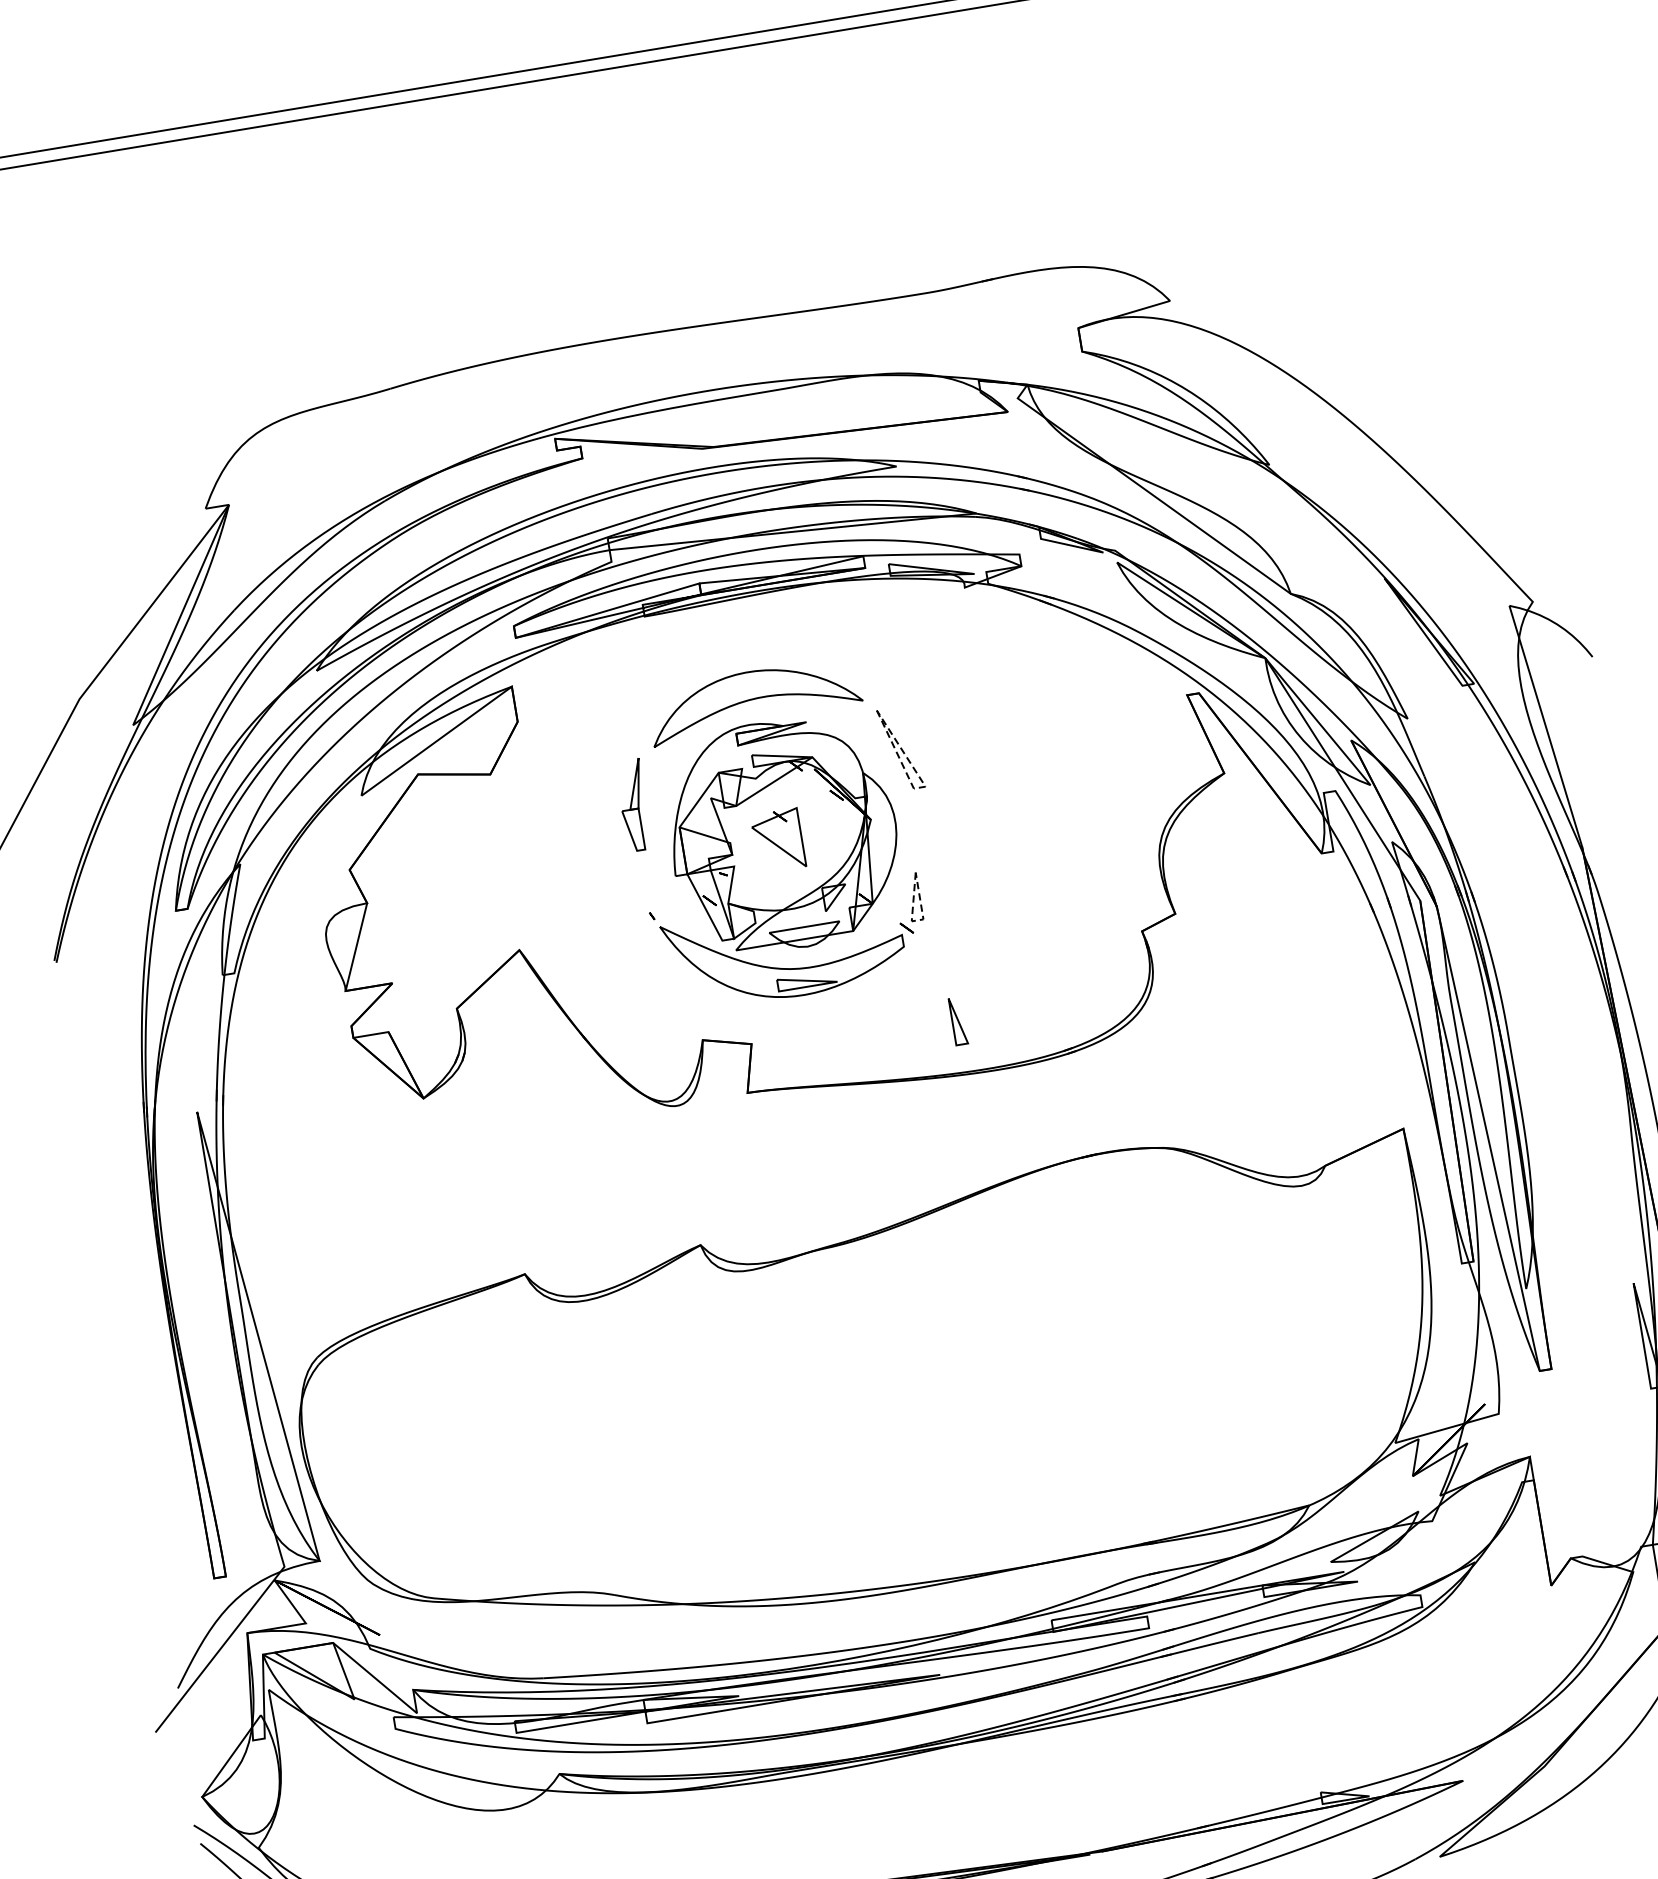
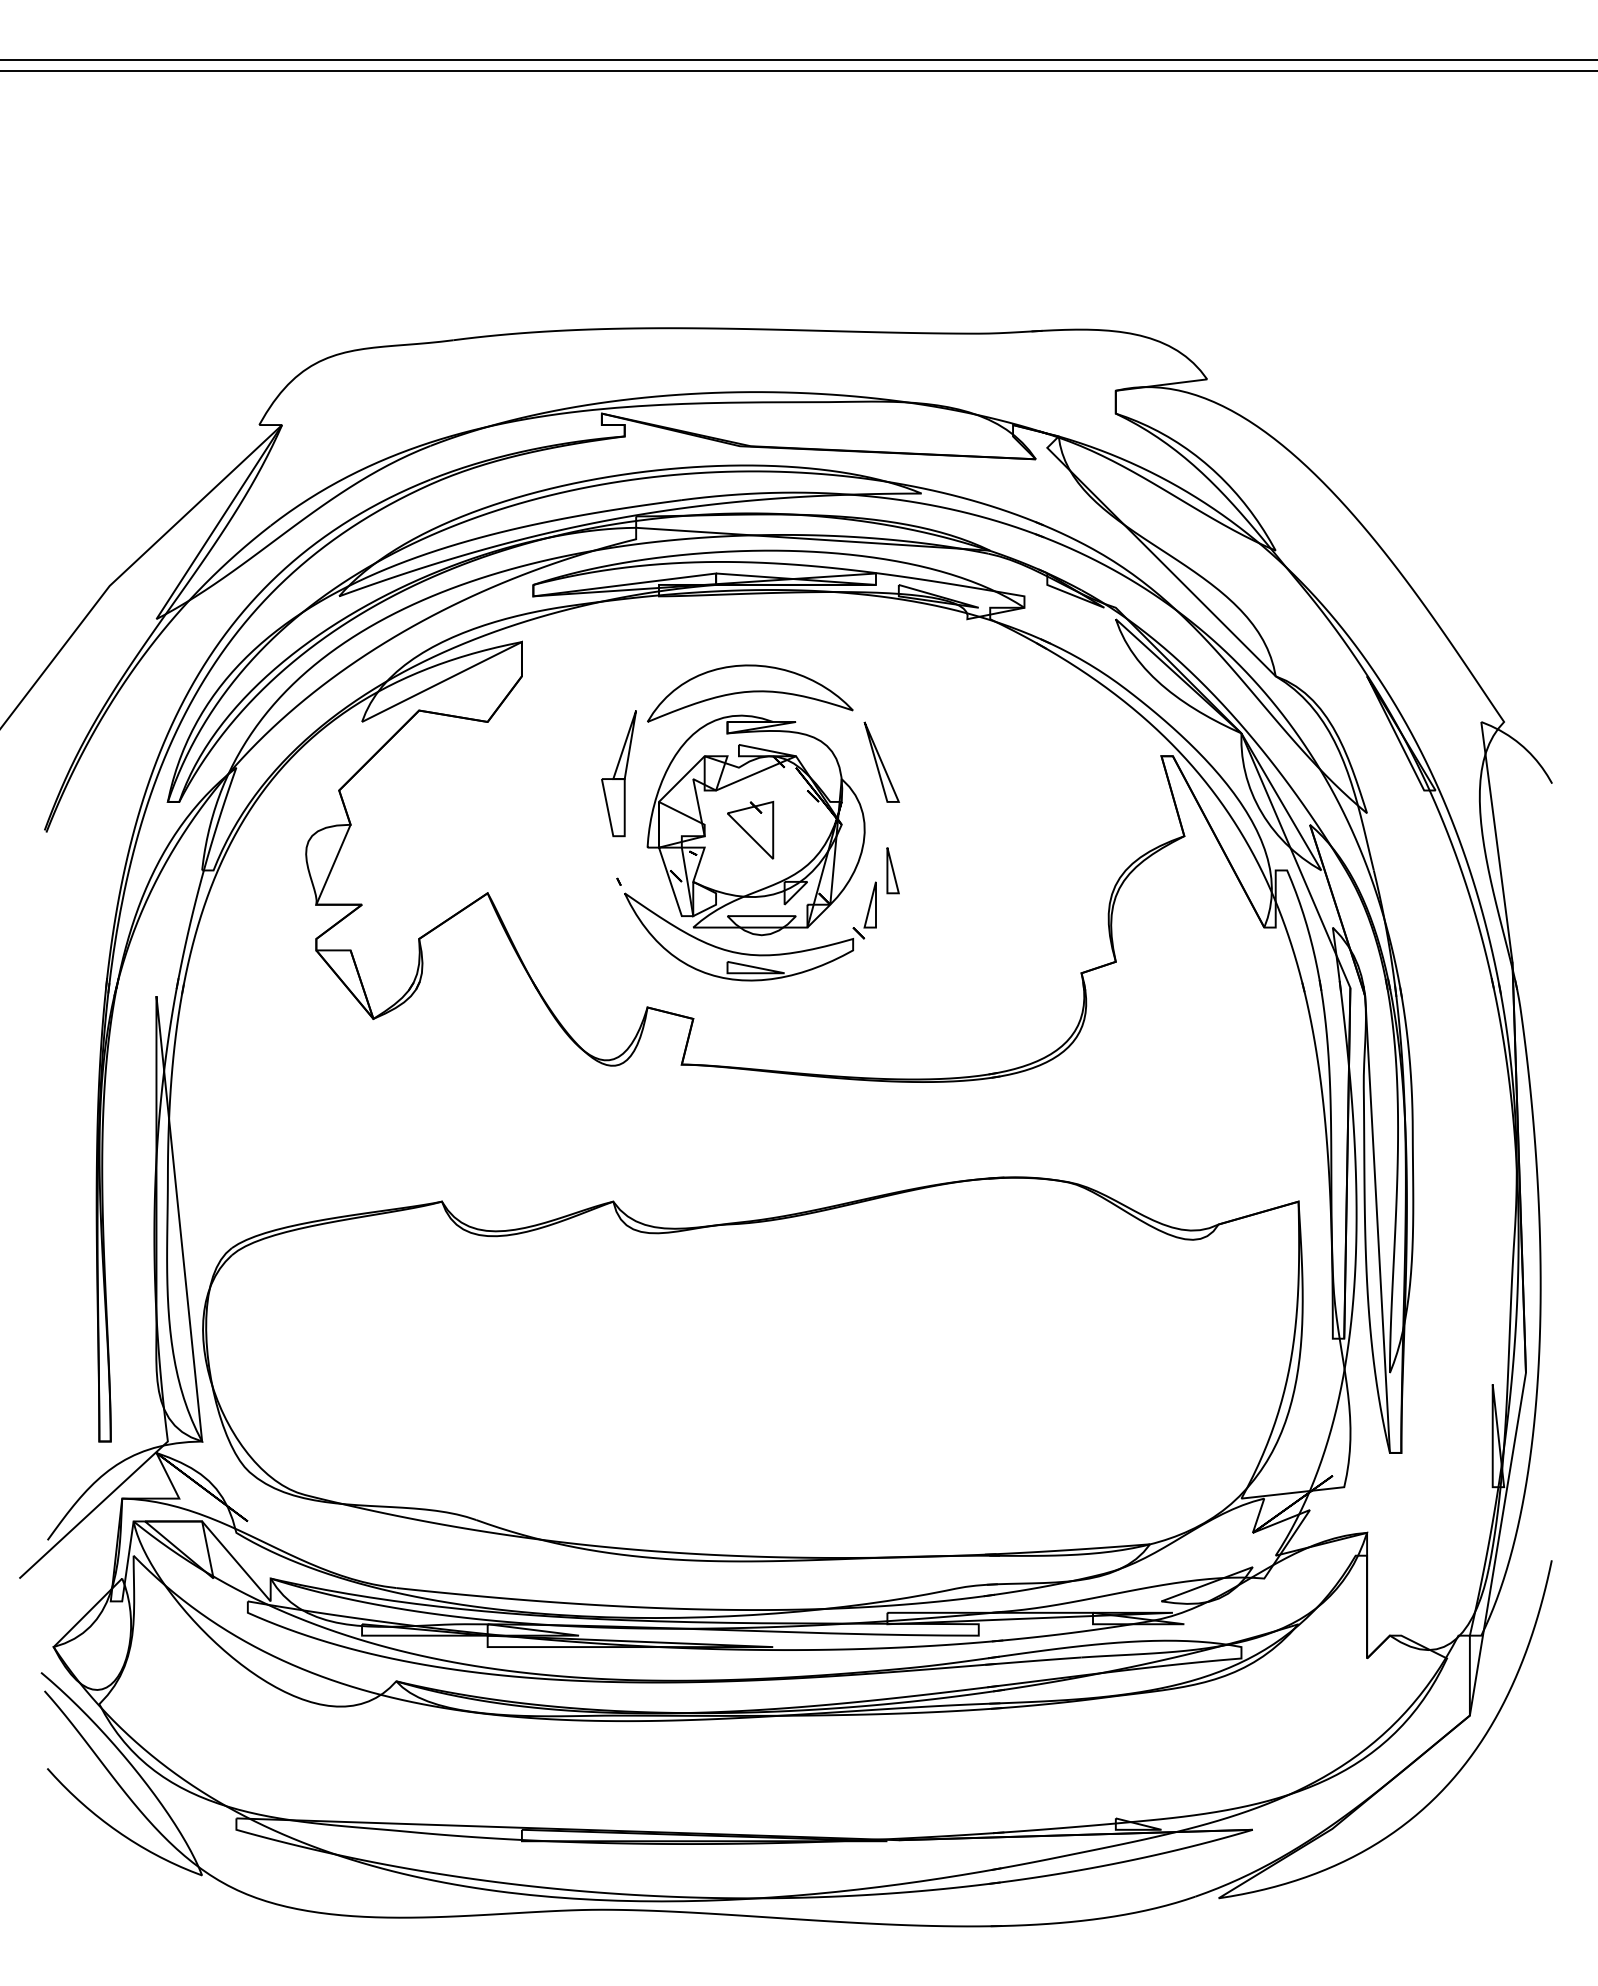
line: (922, 786) -> (895, 801), dashed -> solid
part: (633, 805) -> (618, 773), size x1.43
line: (916, 920) -> (869, 927), dashed -> solid
part: (957, 1021) -> (892, 870), moved

